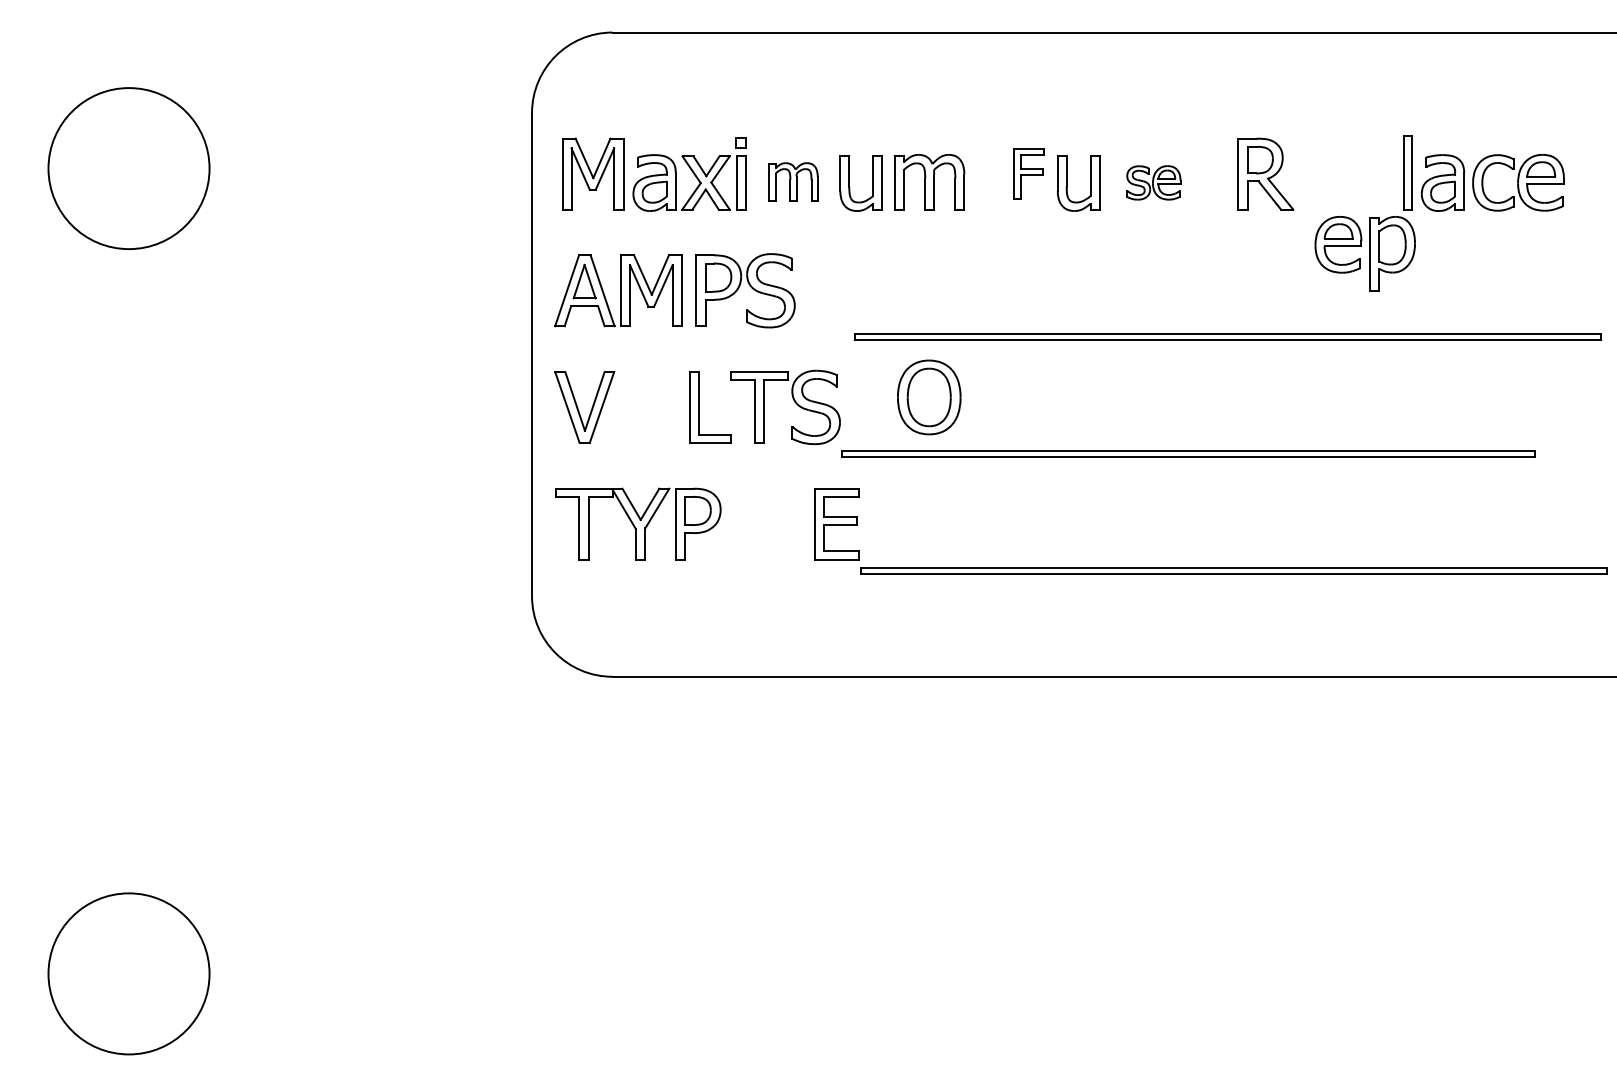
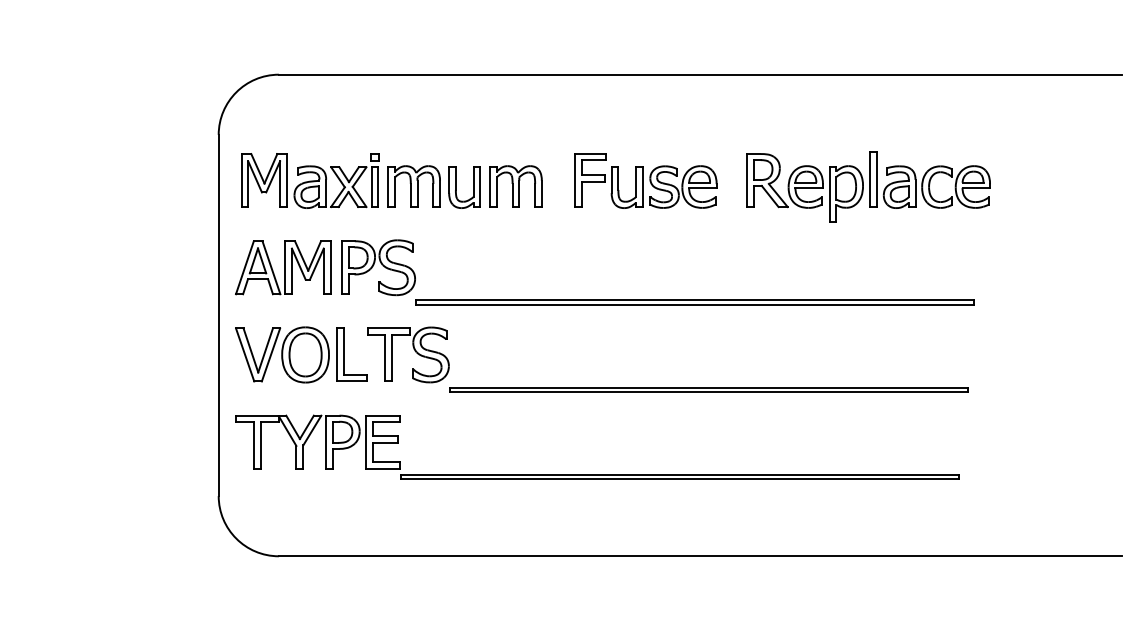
part: (1028, 174) -> (589, 180), size x1.43
part: (793, 182) -> (414, 186), size x1.43
part: (1153, 182) -> (683, 186), size x1.67
part: (1364, 253) -> (825, 193), moved
part: (1227, 336) -> (694, 301), moved
part: (929, 397) -> (305, 354), moved
part: (1210, 567) -> (662, 474), moved

